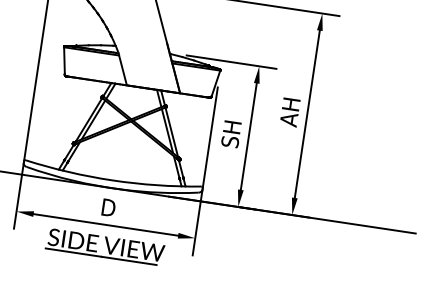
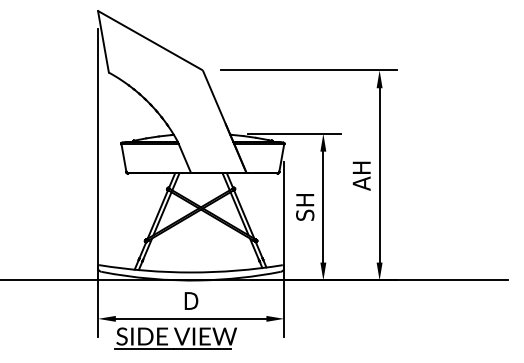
part: (104, 246) -> (175, 338), moved

